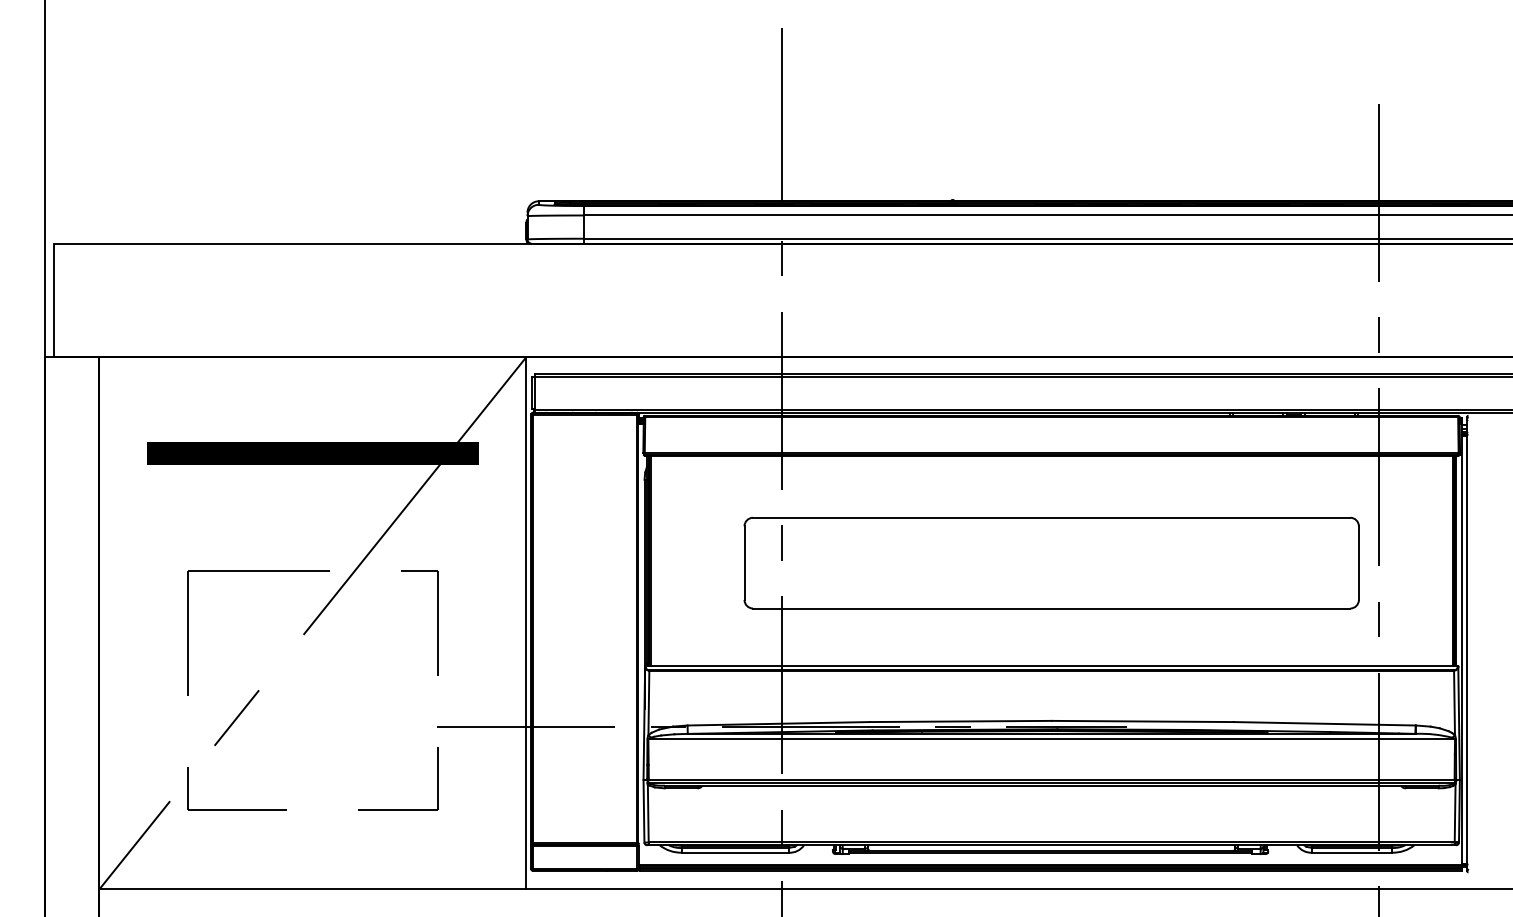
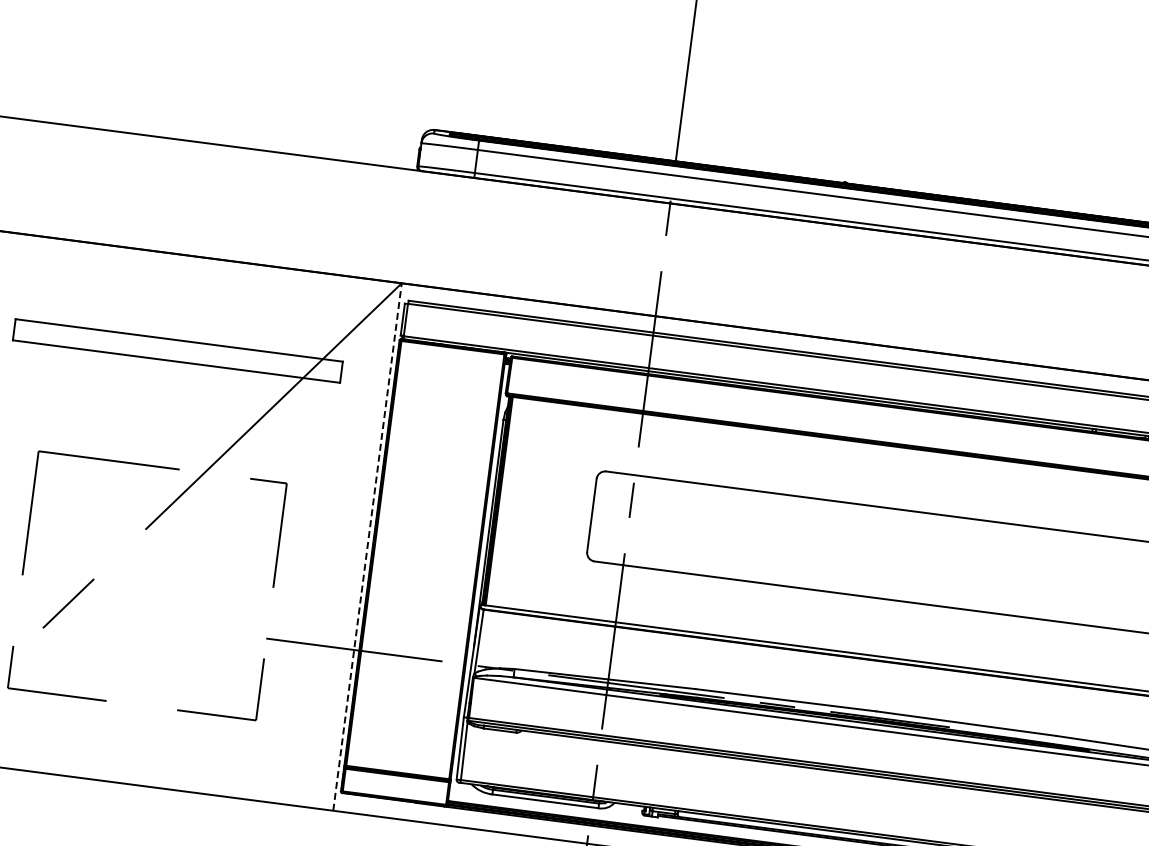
hatch: (312, 453) -> (177, 350), removed
line: (526, 623) -> (367, 547), solid -> dashed

